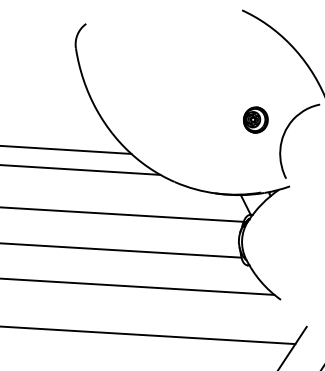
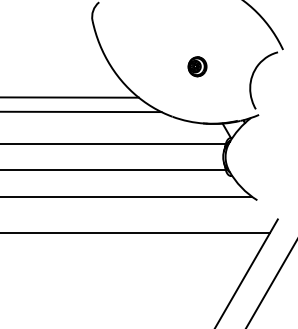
part: (255, 119) -> (197, 66), moved

